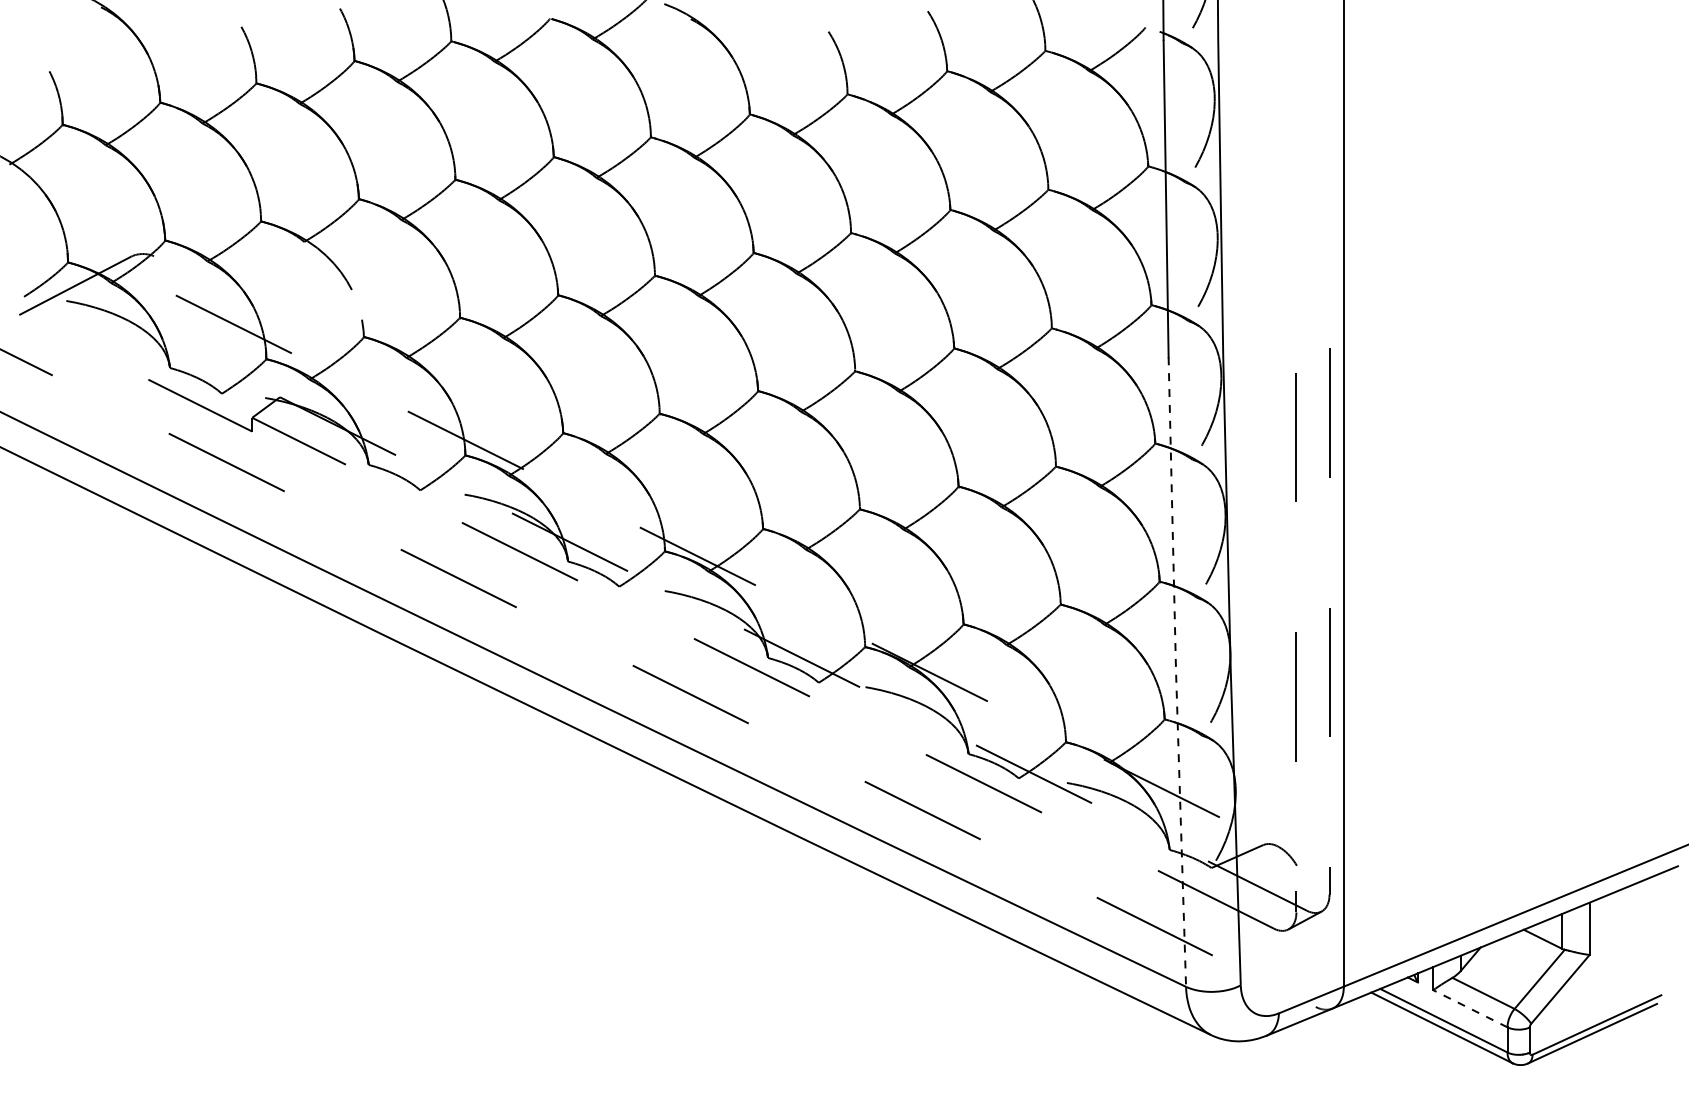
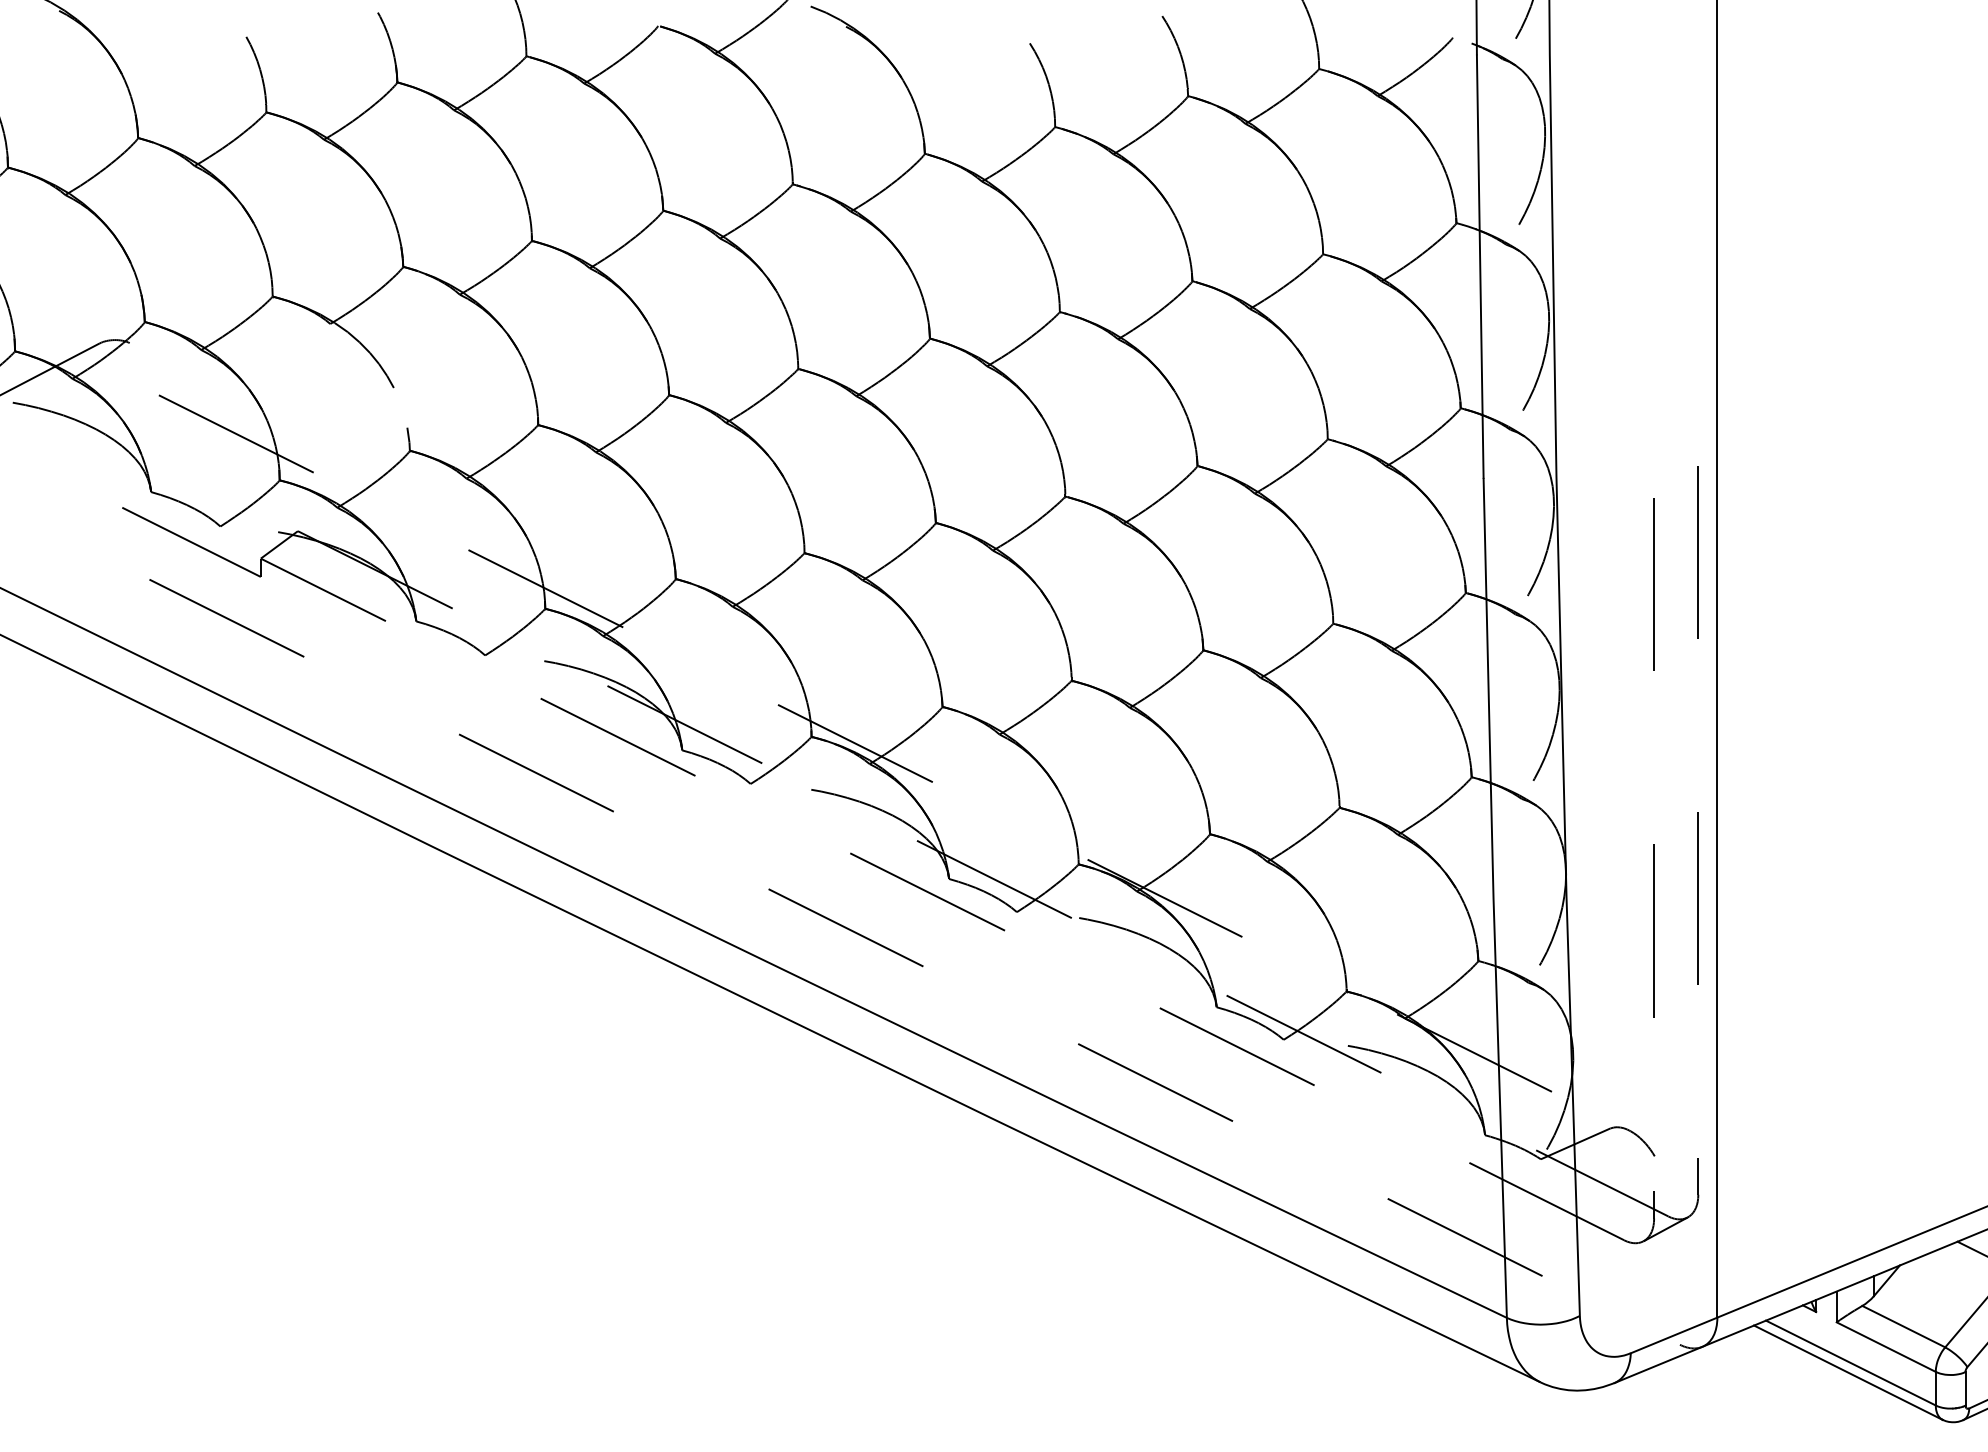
line: (1176, 672) -> (1494, 898), dashed -> solid
line: (1470, 1008) -> (1886, 1346), dashed -> solid

